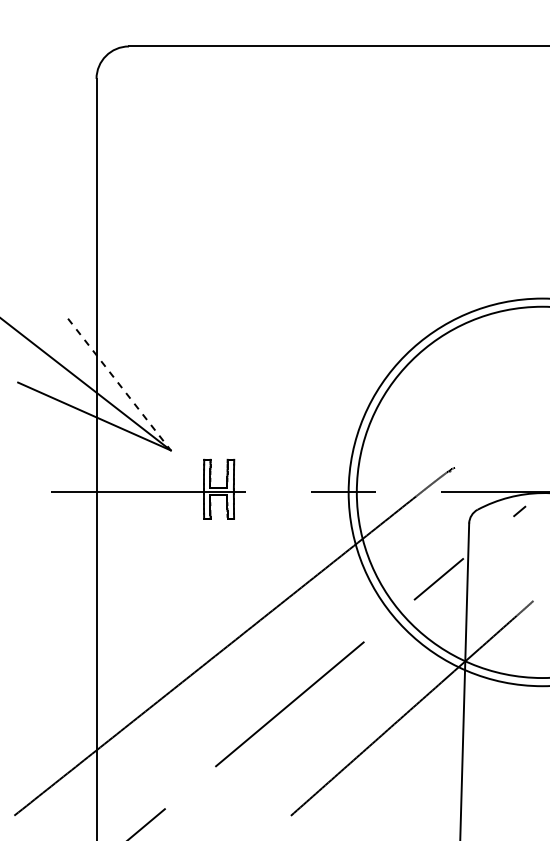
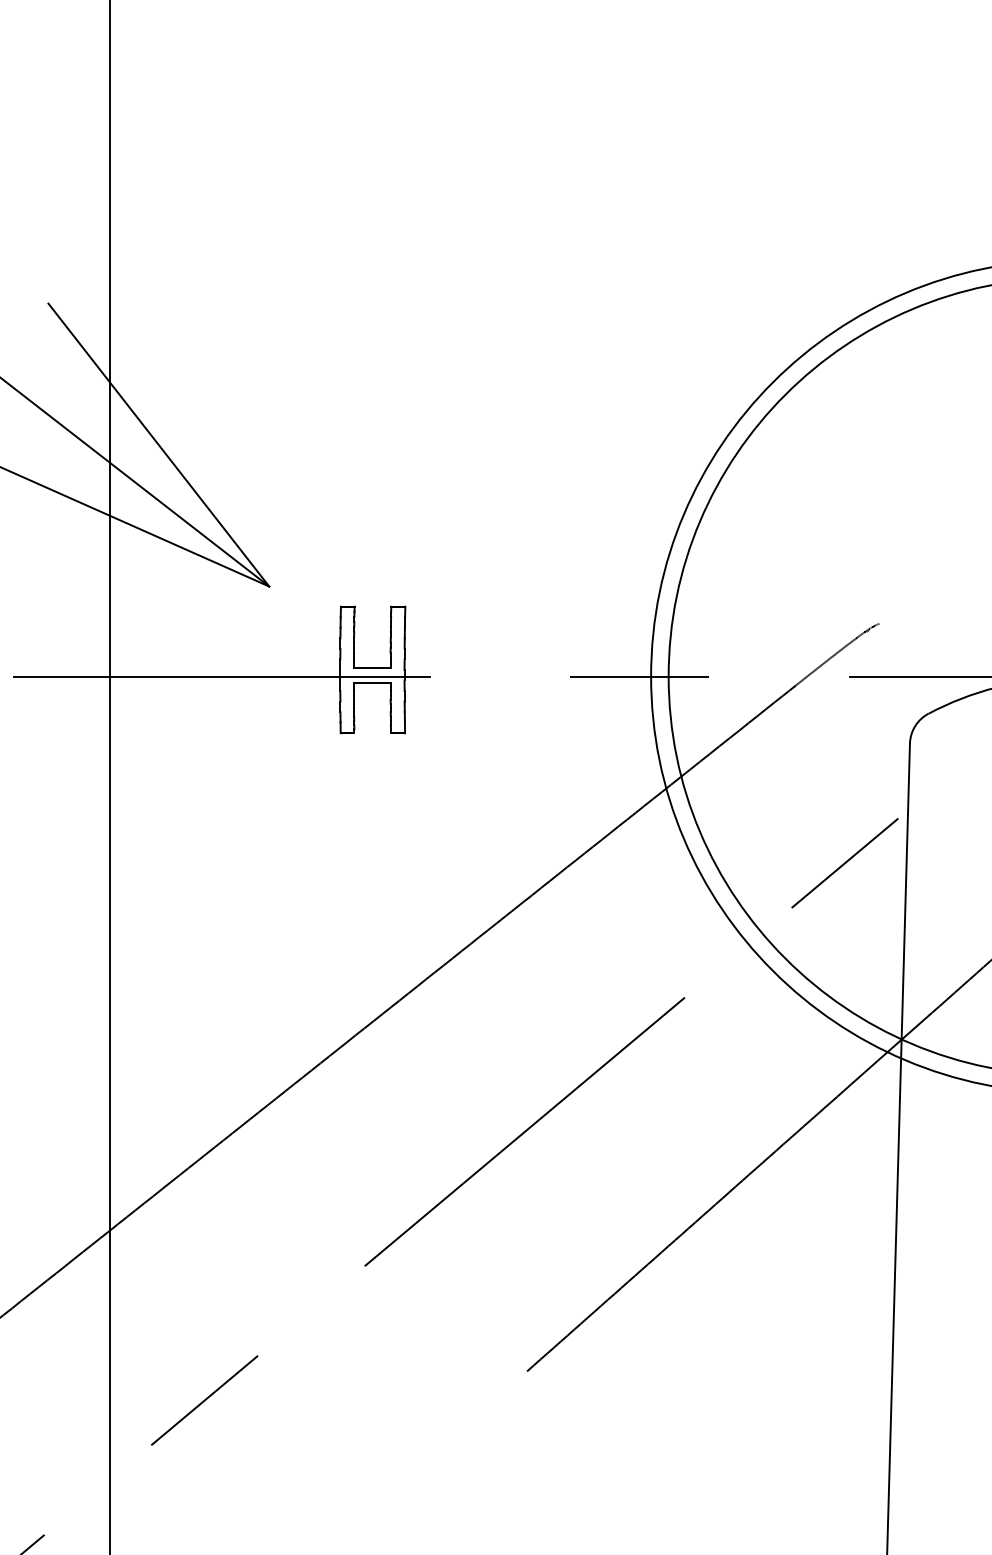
line: (119, 384) -> (158, 444), dashed -> solid

